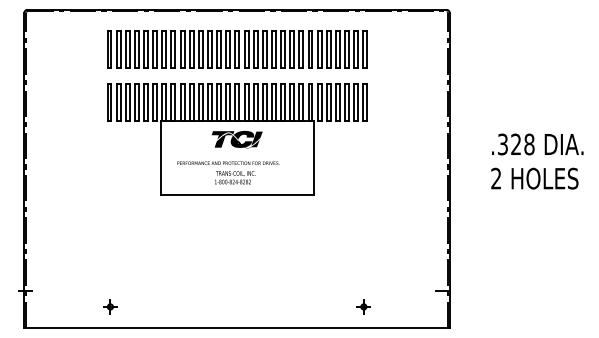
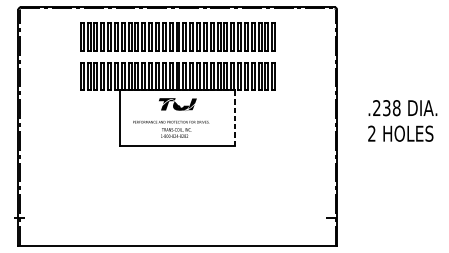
fill: (243, 134) -> (182, 100), removed
text: (509, 144) -> (381, 108), .328 -> .238
line: (313, 157) -> (234, 117), solid -> dashed
part: (110, 306) -> (82, 229), removed
part: (363, 306) -> (272, 229), removed

